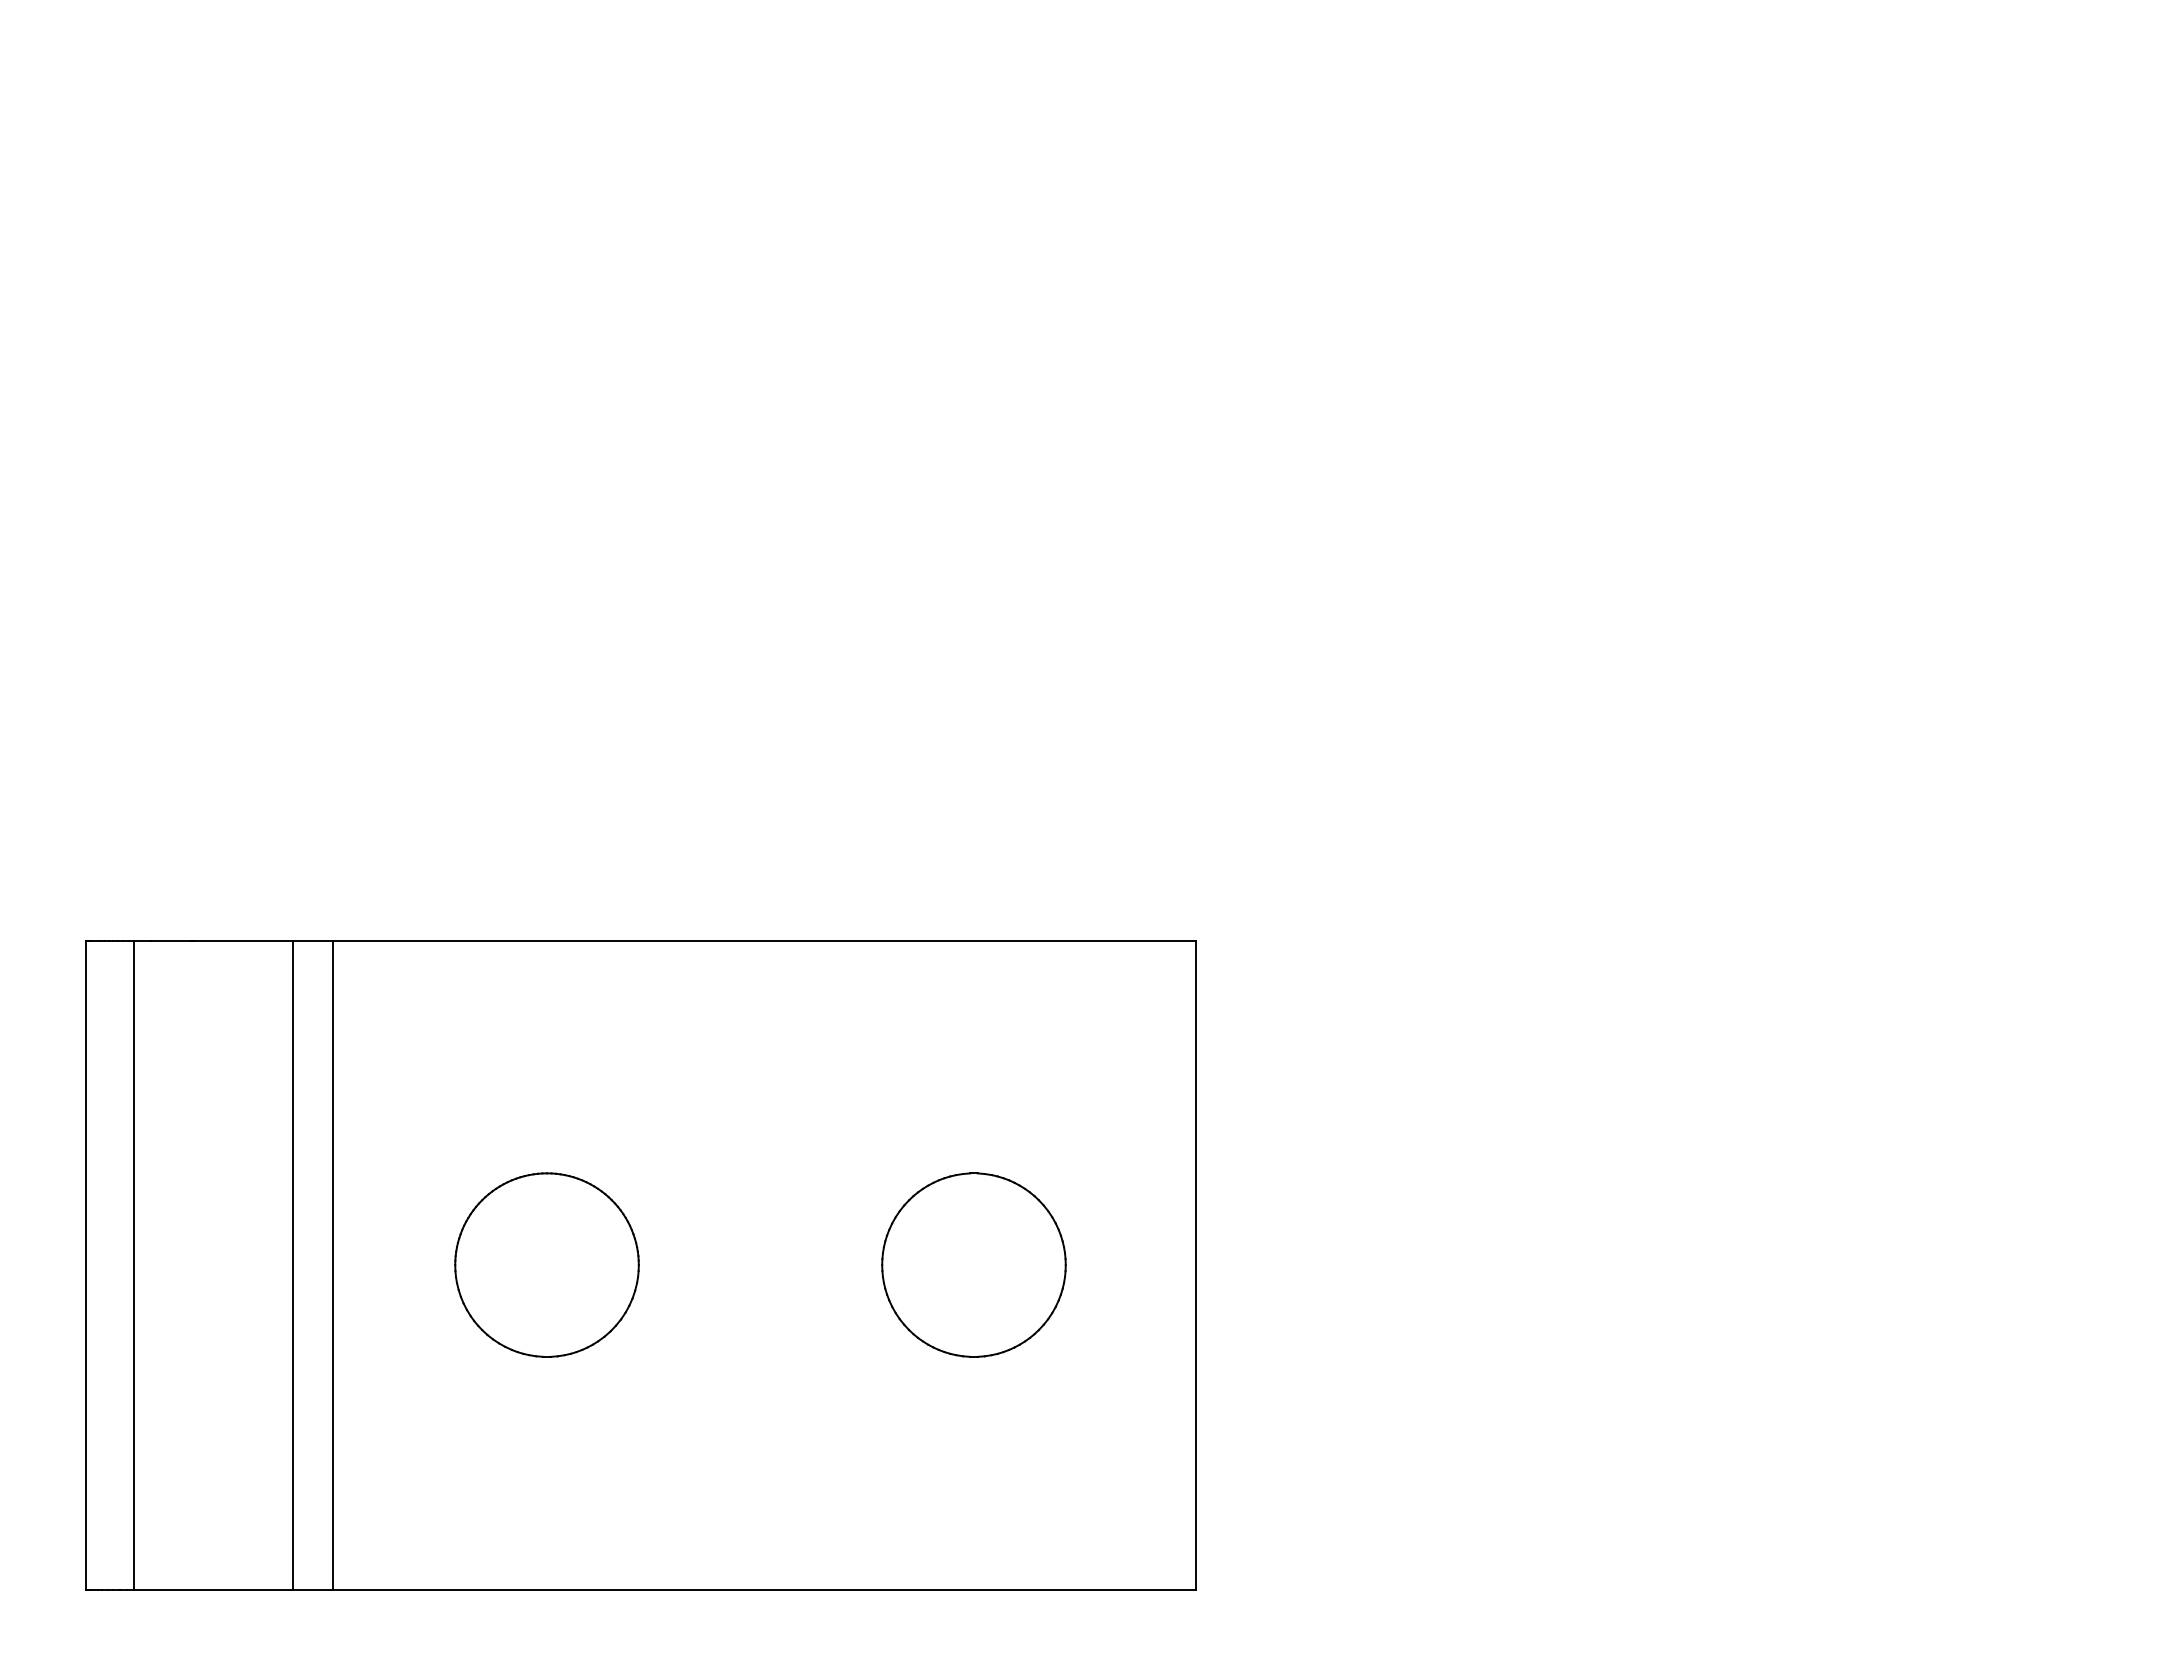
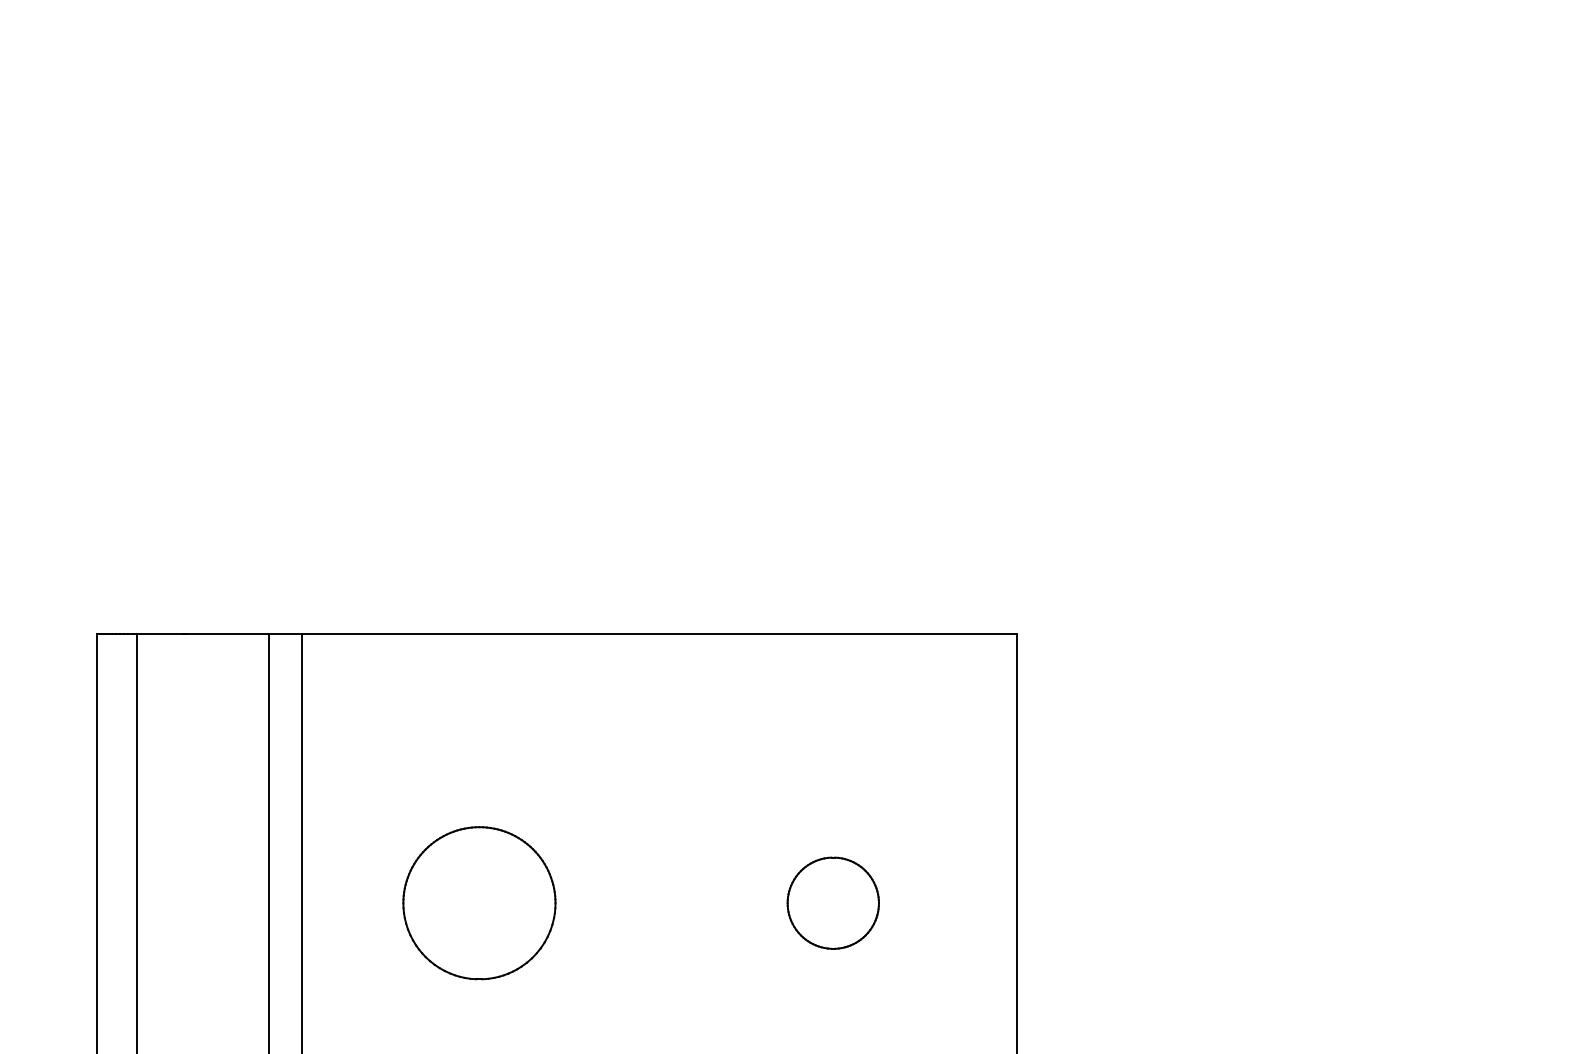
part: (973, 1264) -> (832, 902), size x0.6

